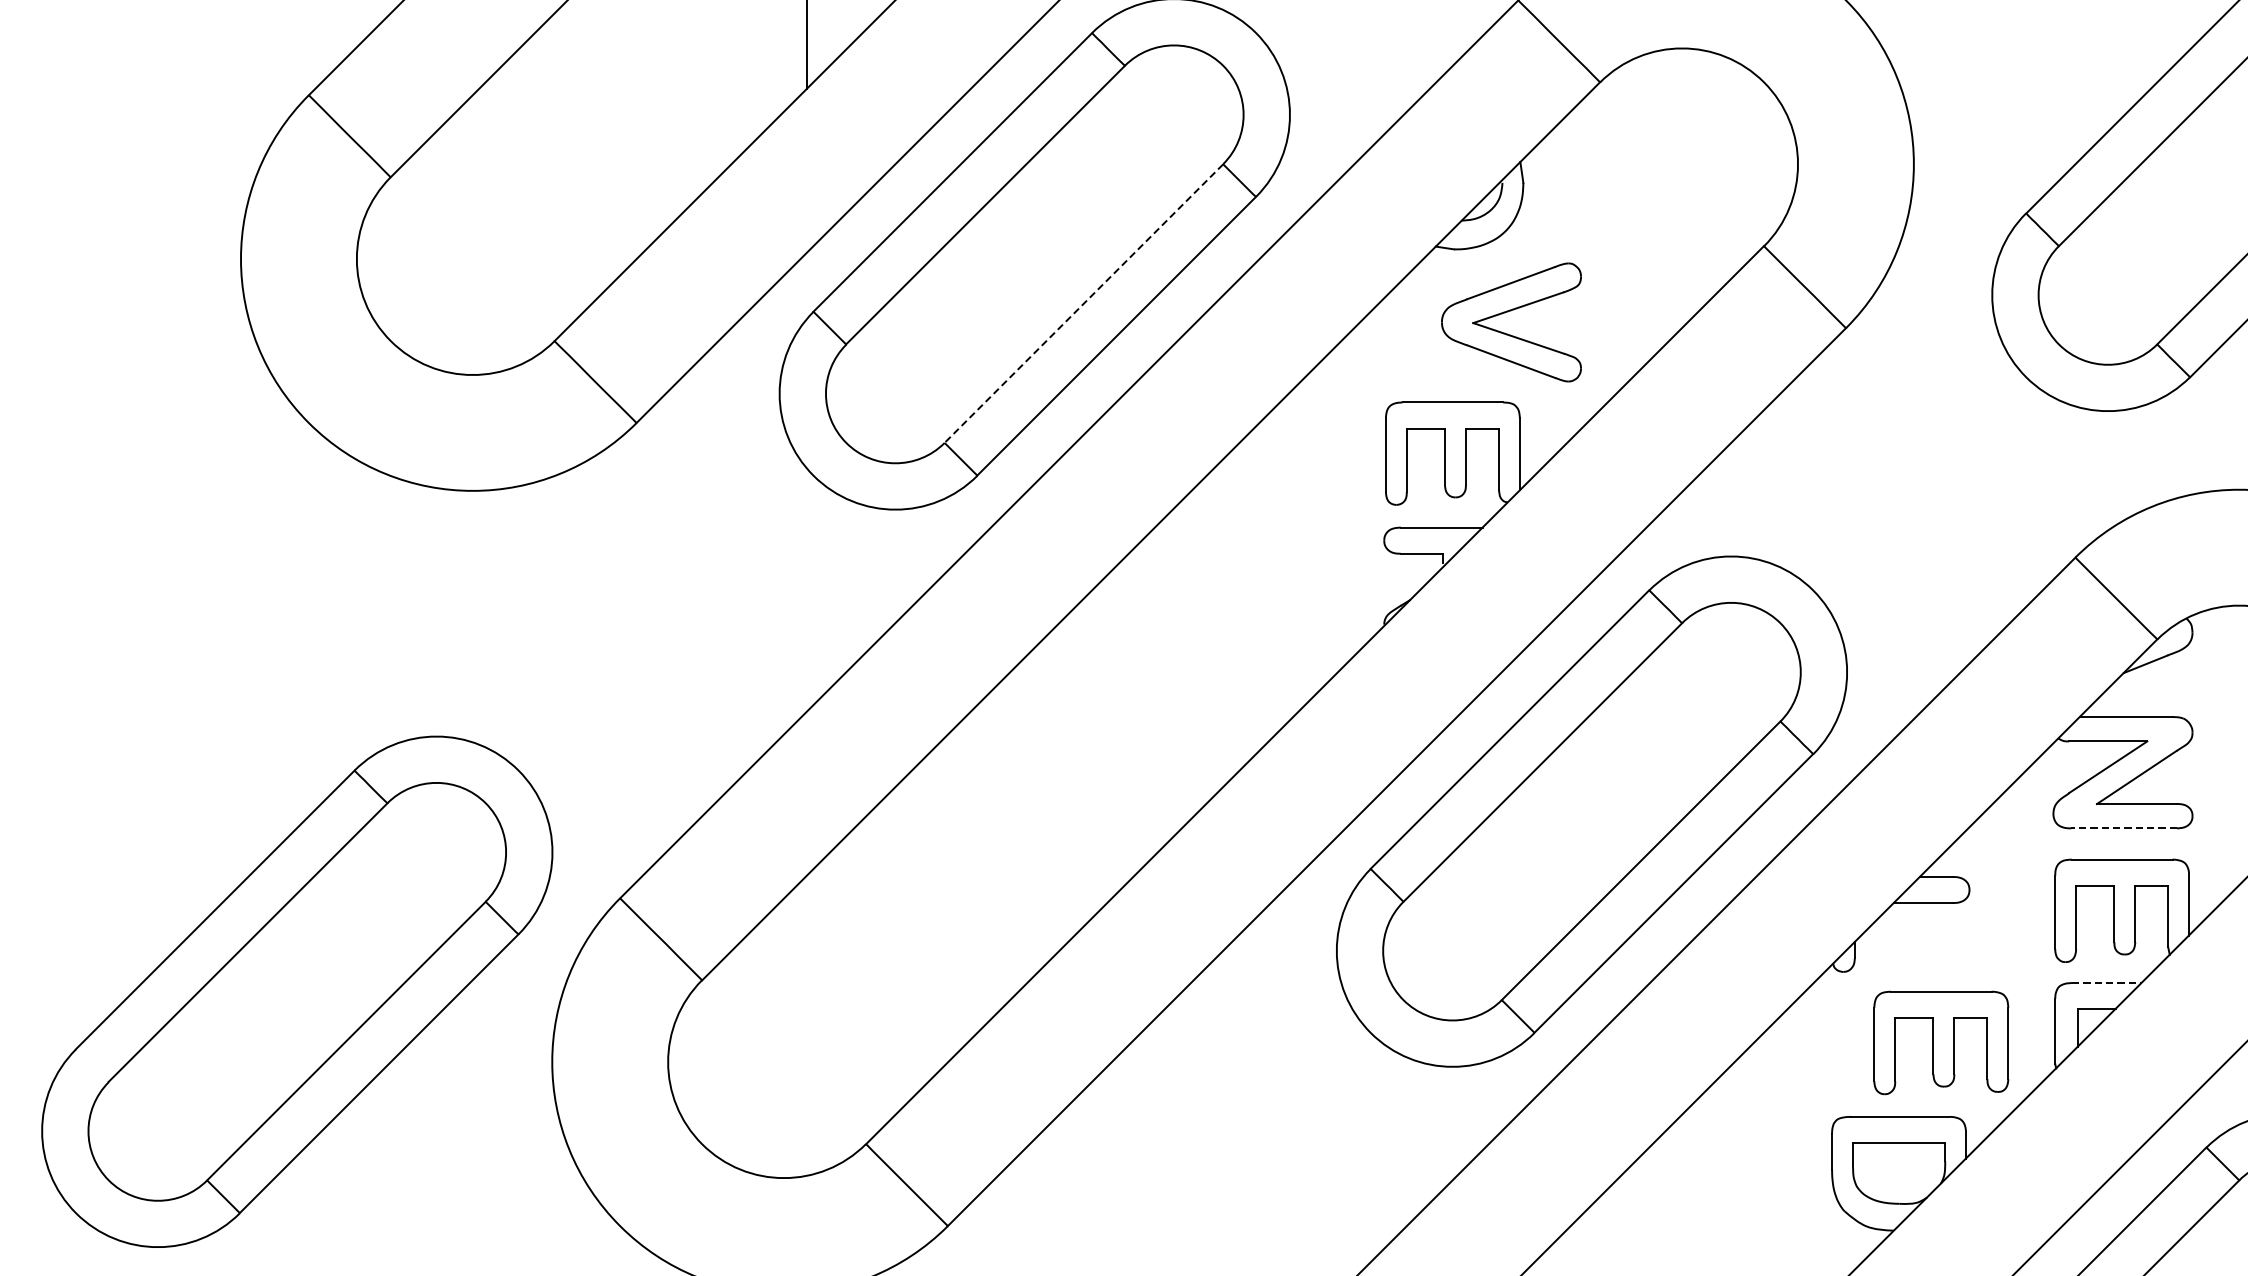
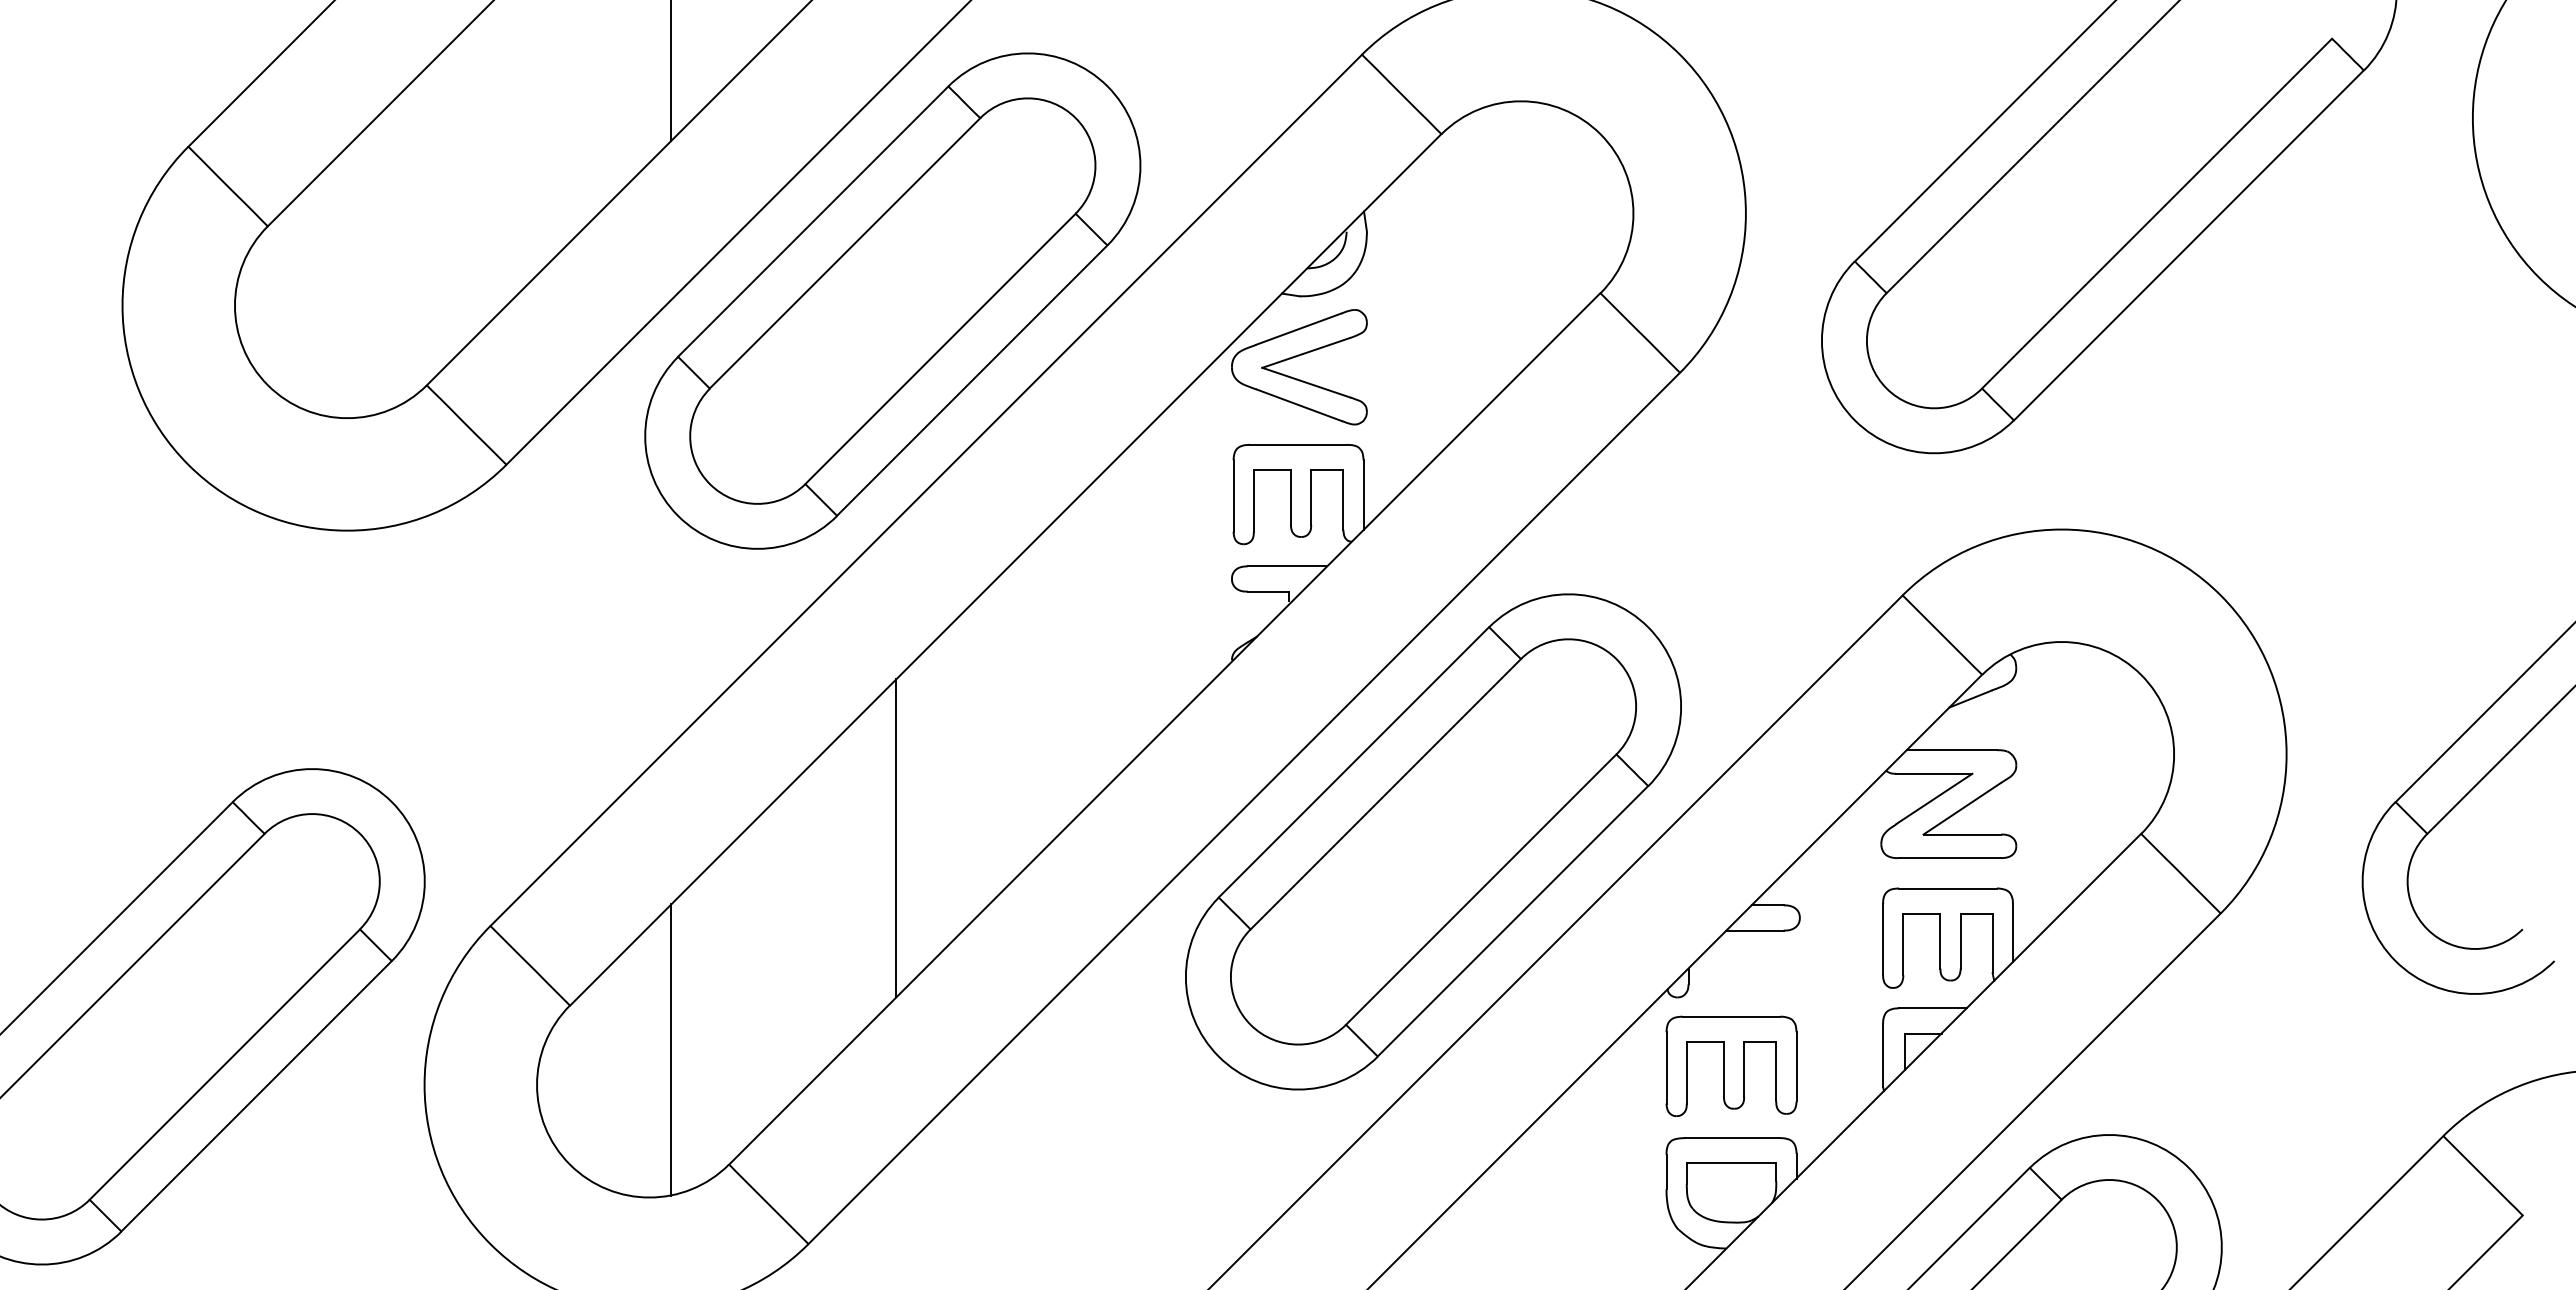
line: (1083, 304) -> (940, 349), dashed -> solid
part: (1508, 312) -> (1296, 357), moved
line: (1038, 808) -> (896, 838), added
line: (2123, 828) -> (1949, 858), dashed -> solid
line: (2107, 983) -> (1933, 1008), dashed -> solid
line: (806, 1025) -> (671, 1049), added
part: (1941, 1042) -> (1731, 1065), moved

